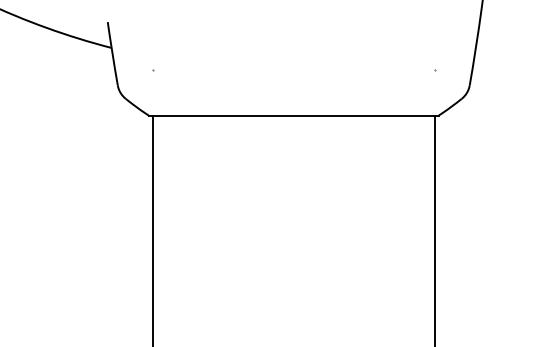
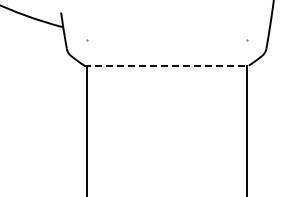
line: (295, 115) -> (167, 65), solid -> dashed

